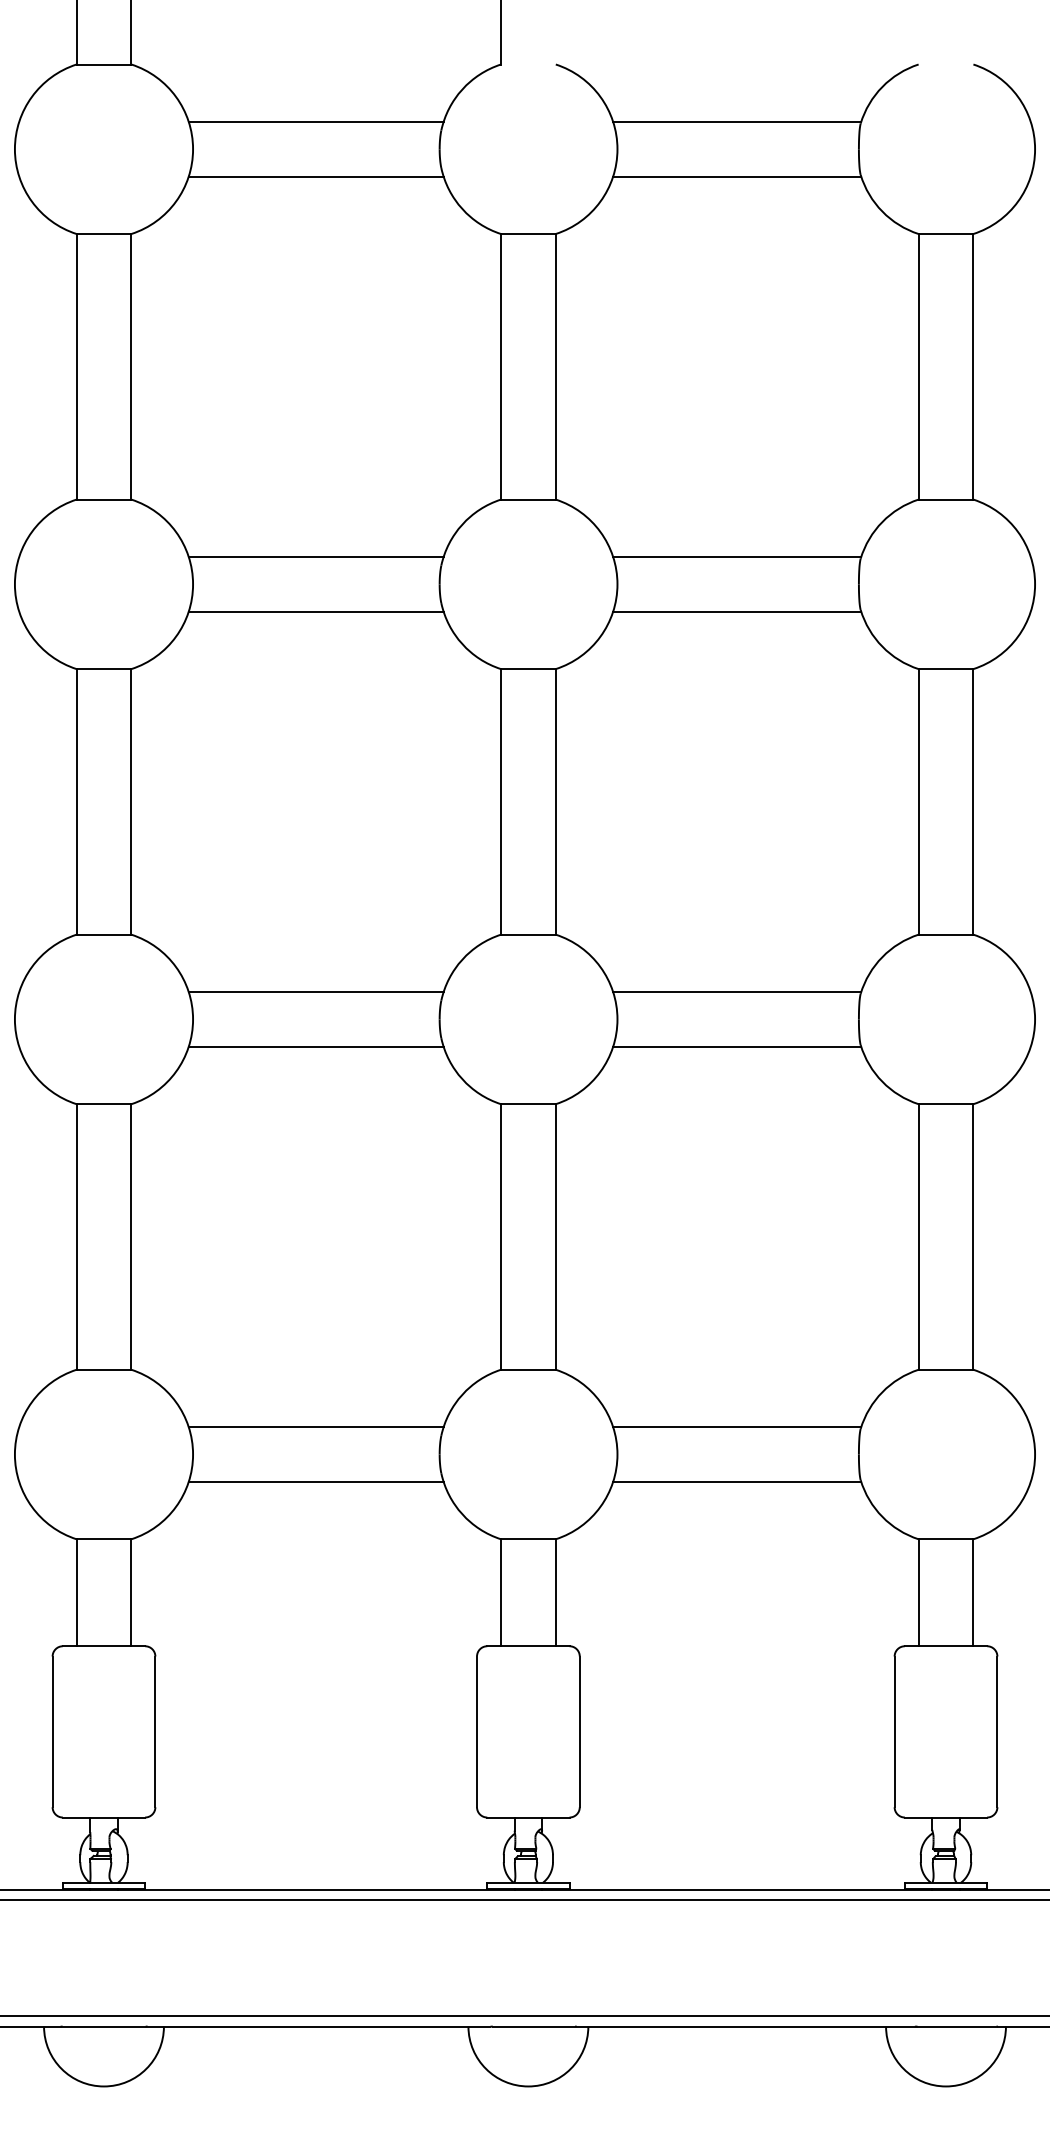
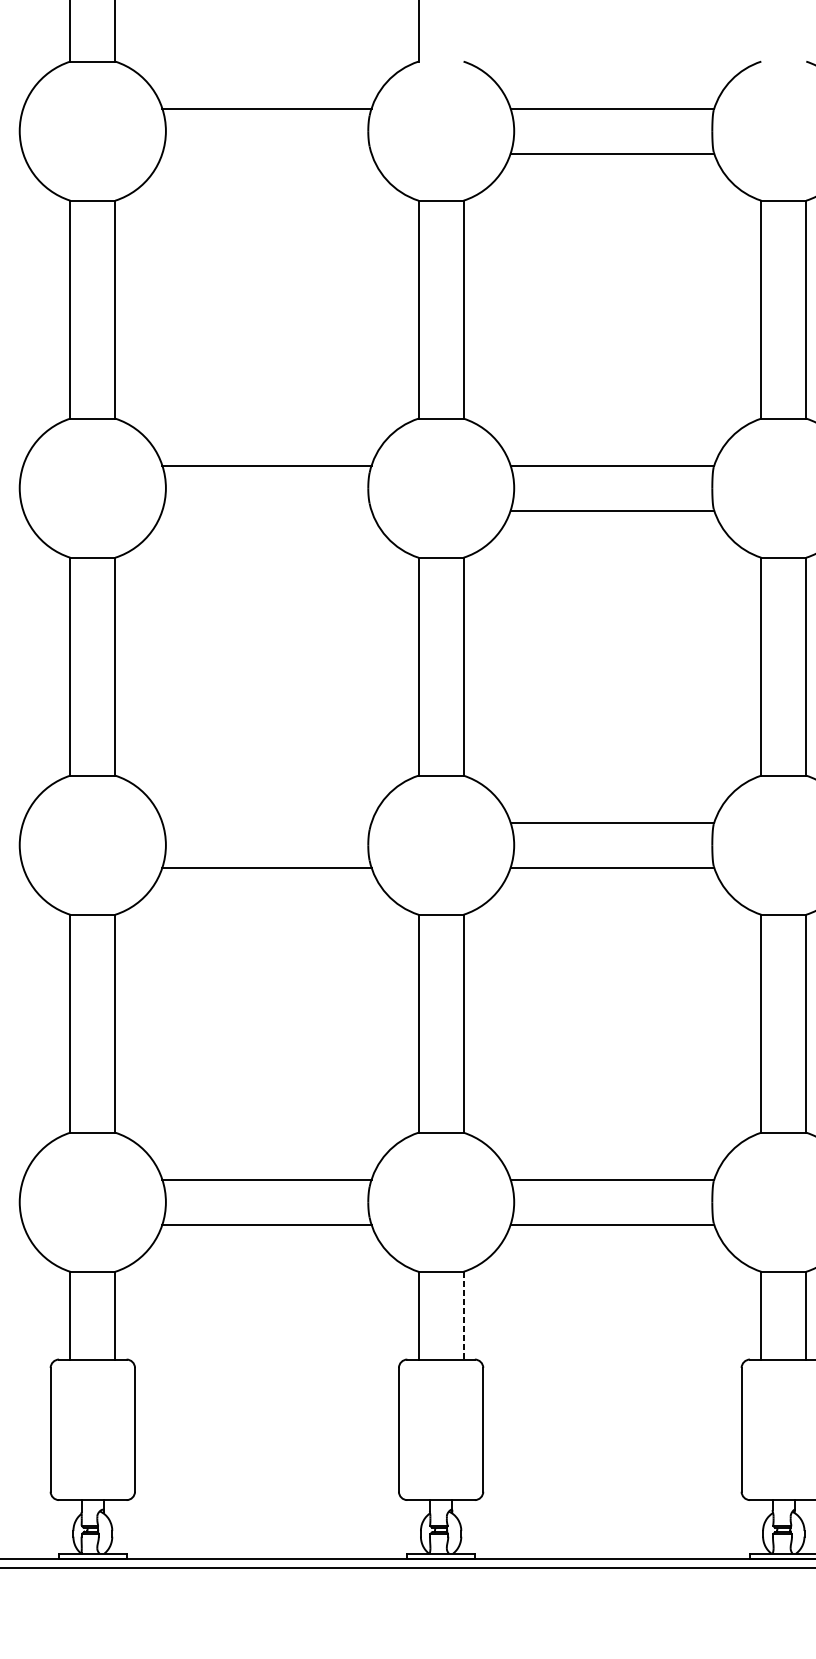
line: (315, 176) -> (266, 153), removed
line: (315, 611) -> (266, 510), removed
line: (315, 992) -> (266, 823), removed
line: (555, 1593) -> (463, 1316), solid -> dashed

